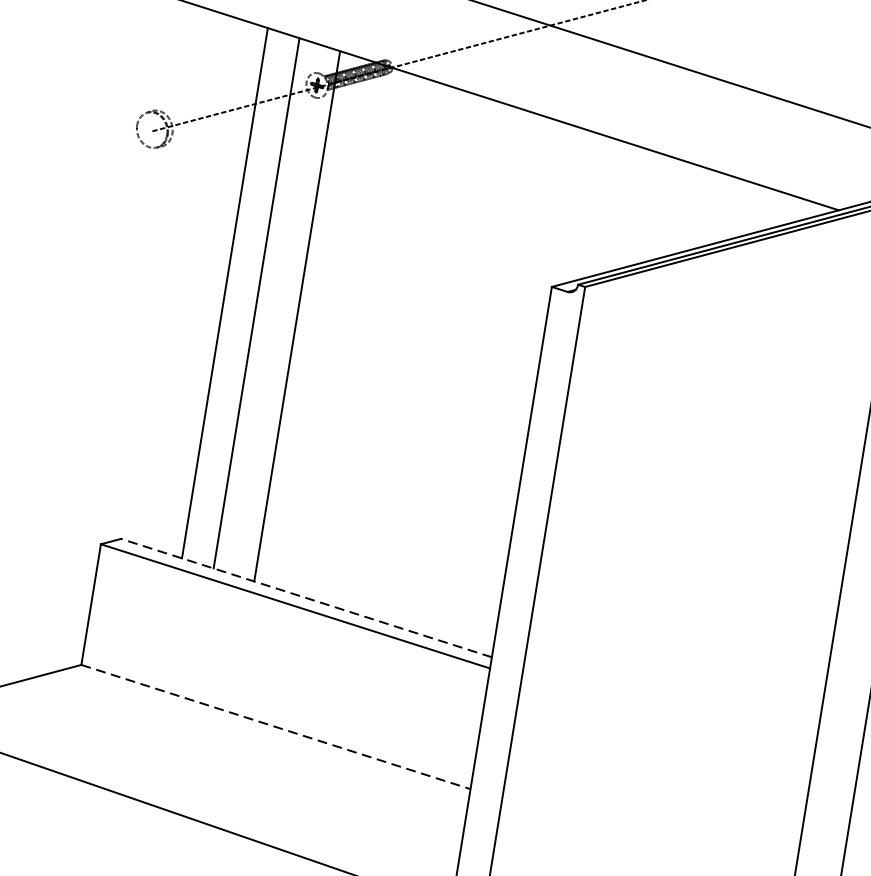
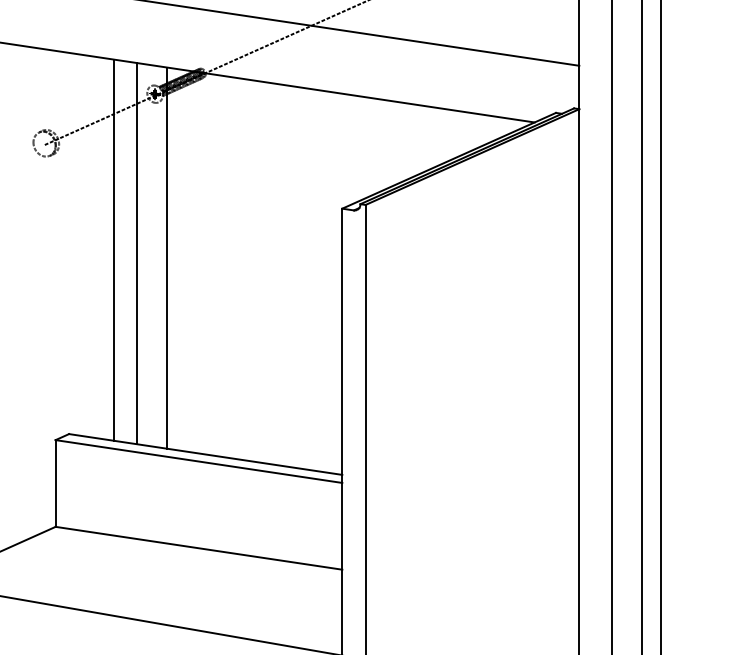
line: (306, 598) -> (205, 454), dashed -> solid
line: (275, 727) -> (198, 548), dashed -> solid

